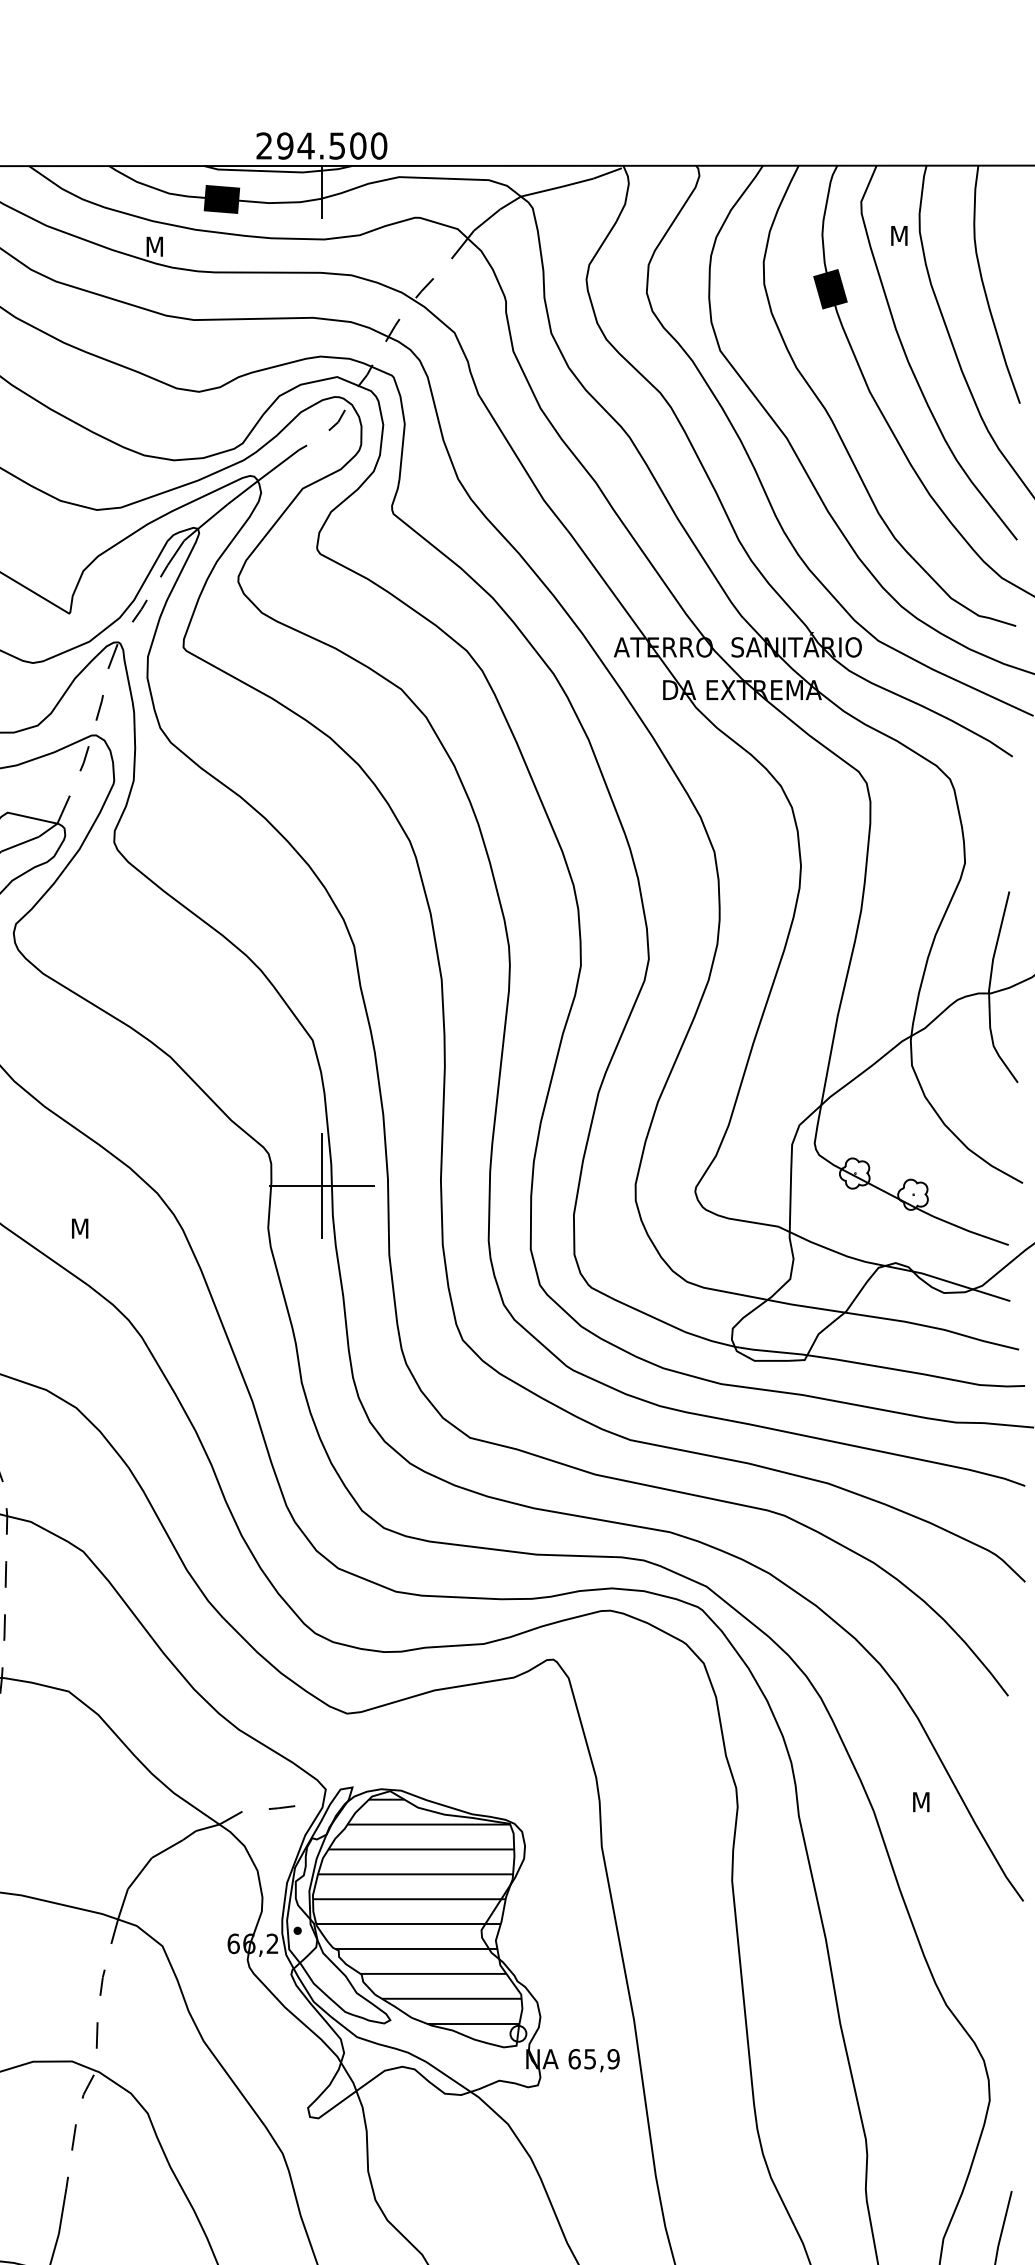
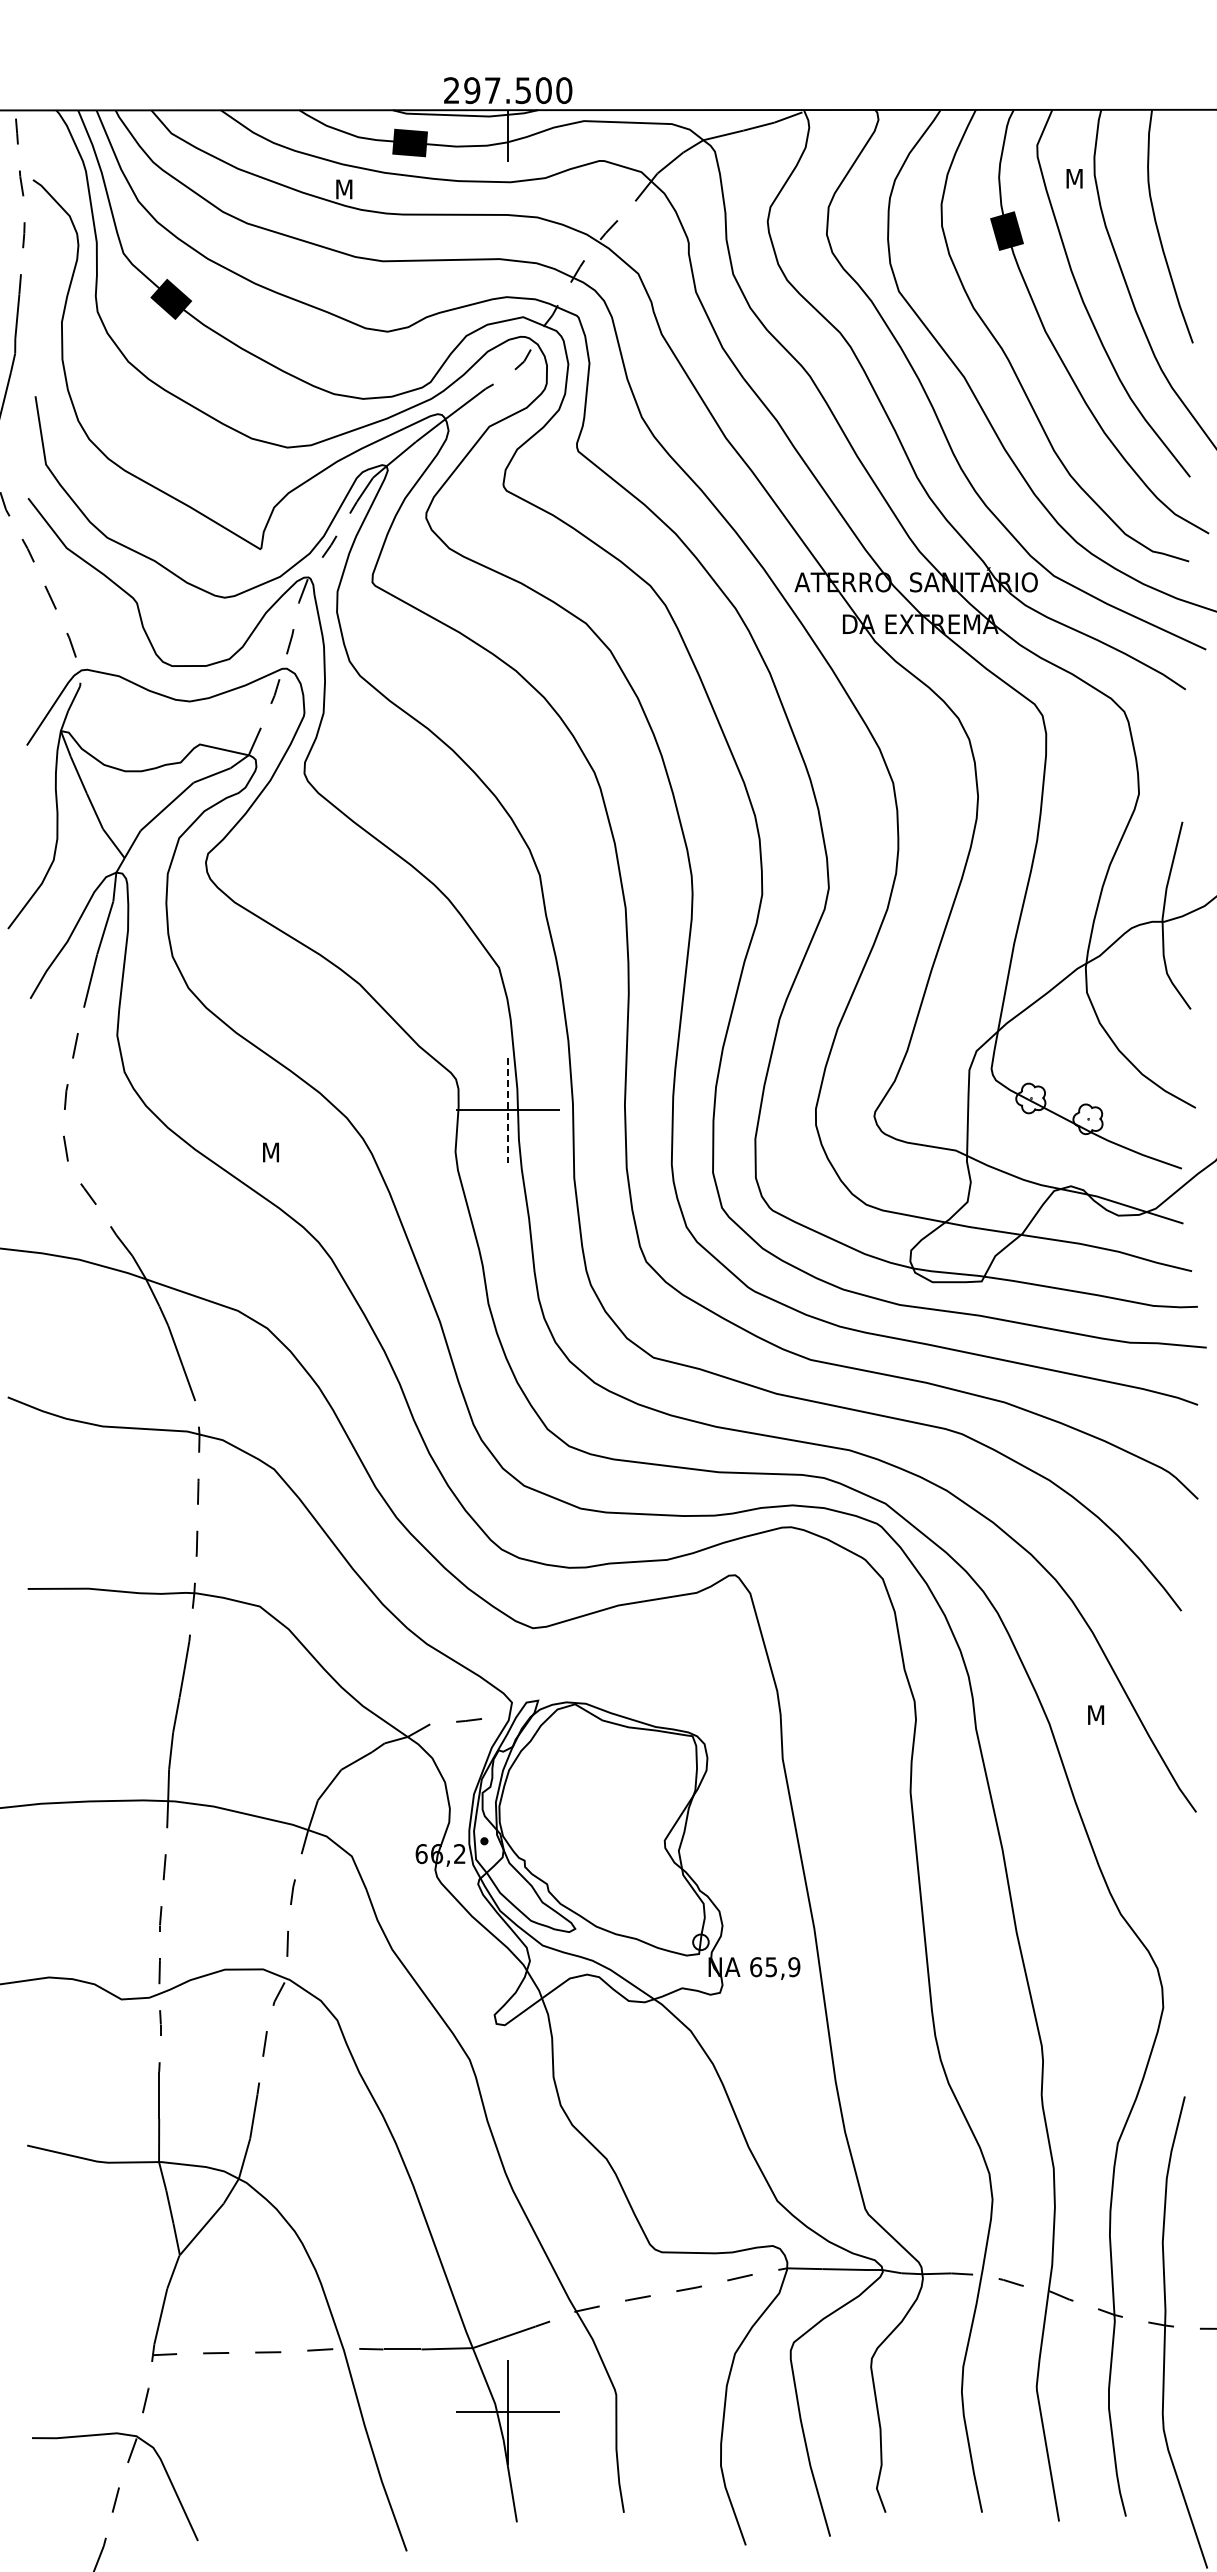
text: (305, 145) -> (492, 90), 294.500 -> 297.500
line: (322, 1185) -> (508, 1110), solid -> dashed
hatch: (417, 1911) -> (601, 1822), removed

